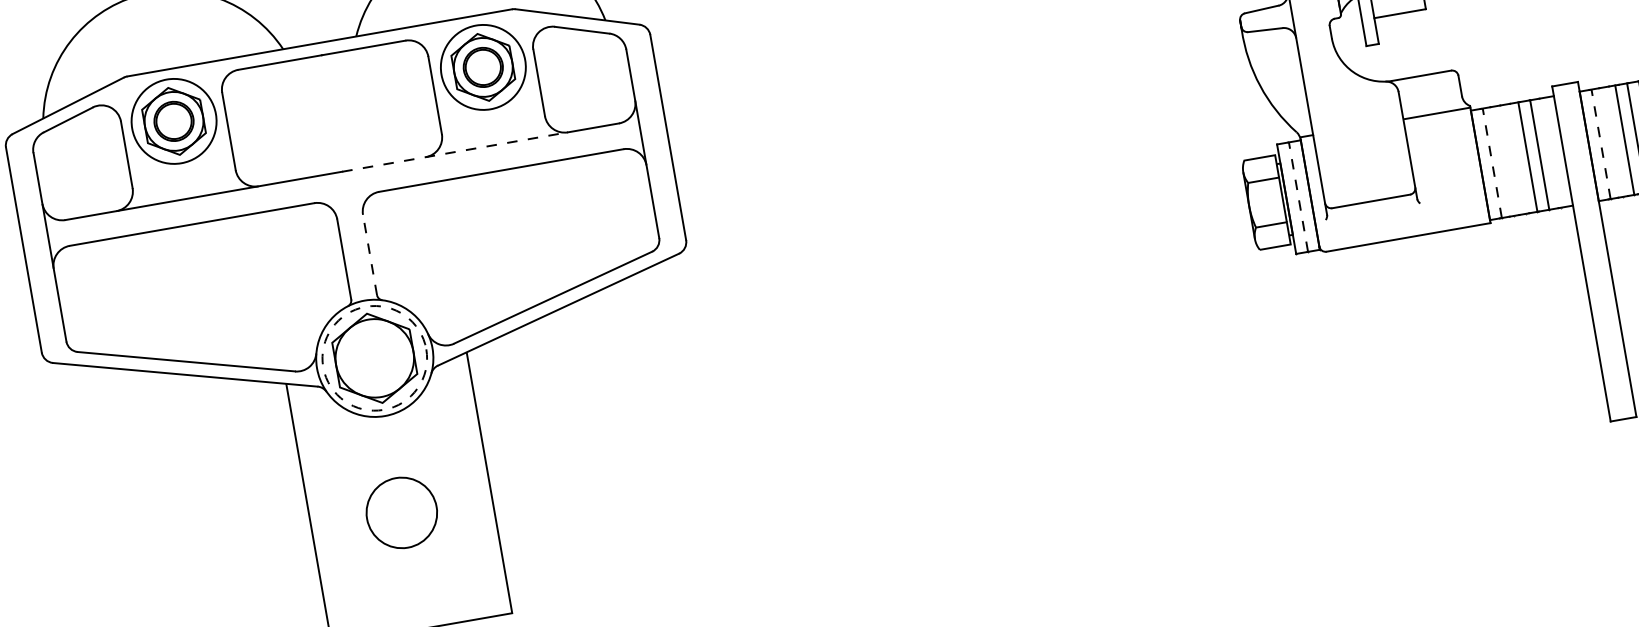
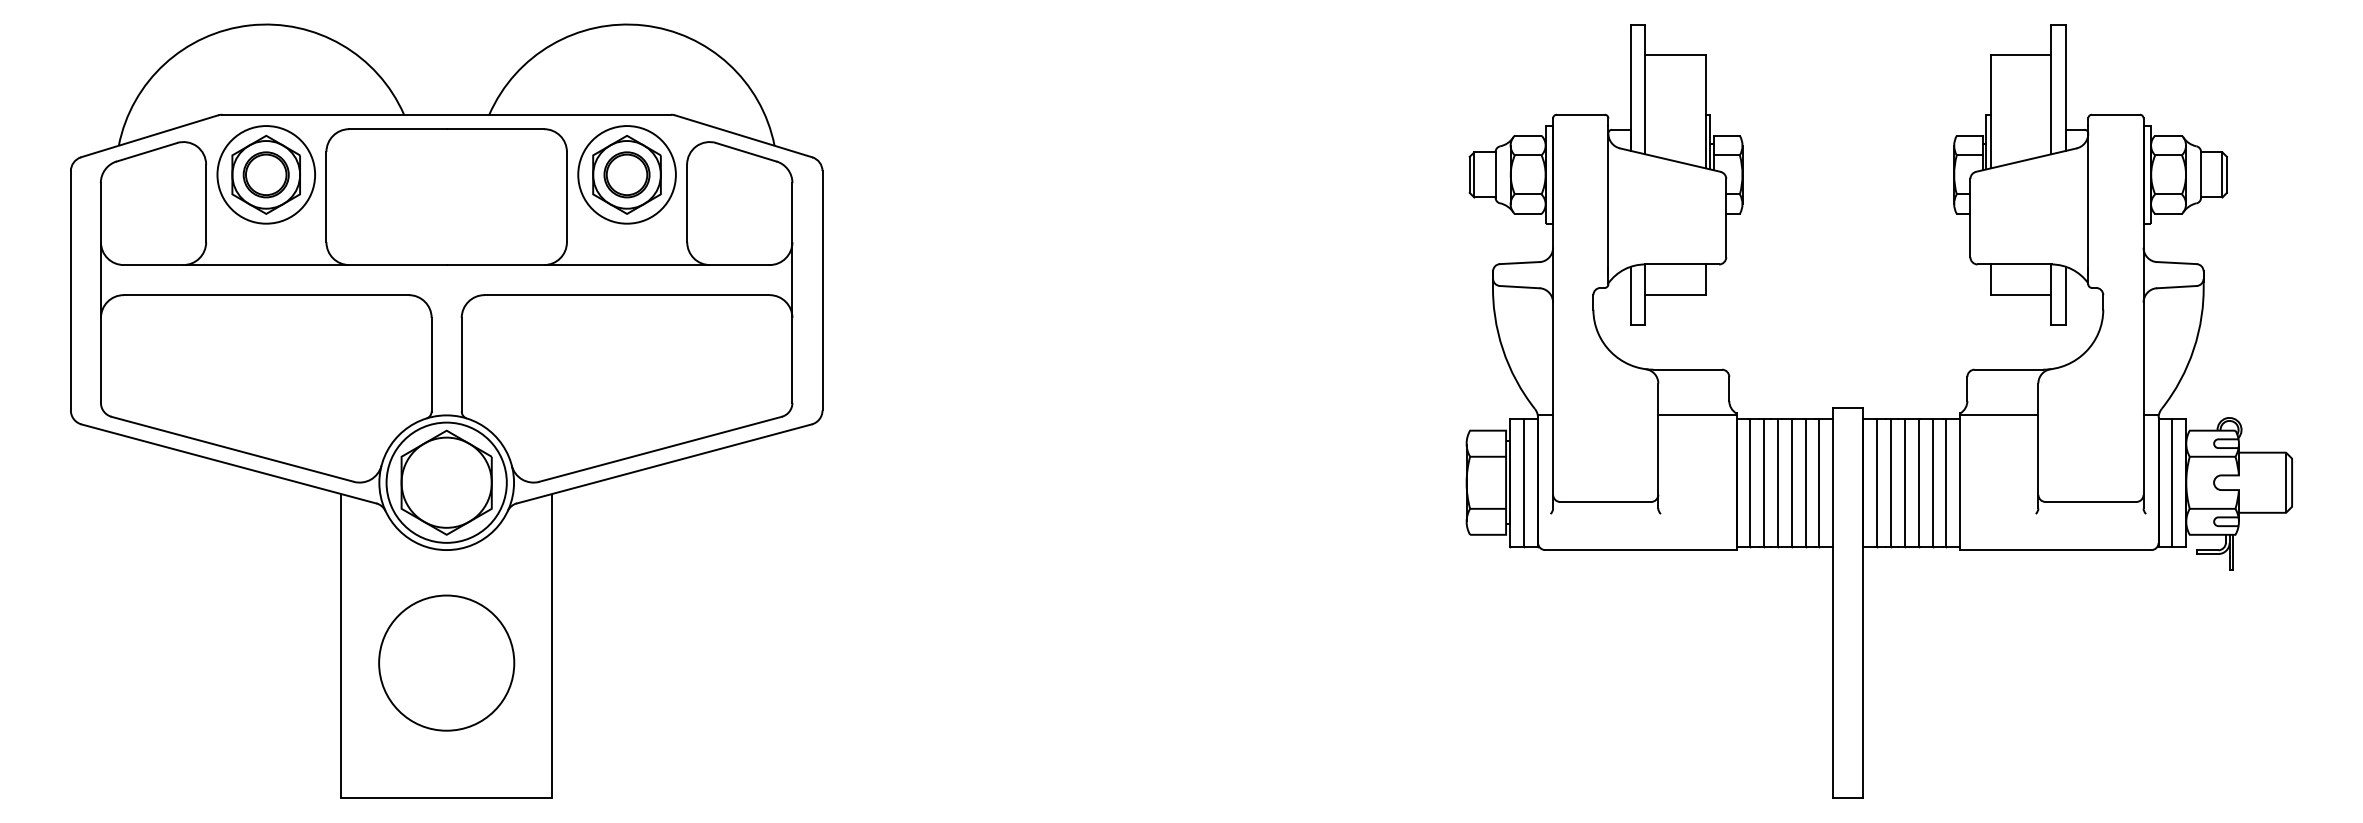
line: (1613, 141) -> (1891, 482), added
line: (1601, 144) -> (1877, 482), dashed -> solid
line: (454, 152) -> (577, 265), dashed -> solid
line: (1551, 152) -> (1819, 482), added
line: (1515, 159) -> (1777, 482), added
line: (1504, 160) -> (1764, 482), added
line: (1492, 163) -> (1750, 482), dashed -> solid
line: (1298, 196) -> (1524, 482), dashed -> solid
line: (369, 254) -> (461, 364), dashed -> solid
circle: (374, 358) -> (446, 482), dashed -> solid
circle: (401, 512) -> (446, 662), size x1.67

